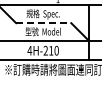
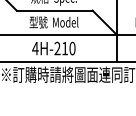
line: (43, 23) -> (54, 11), dashed -> solid

